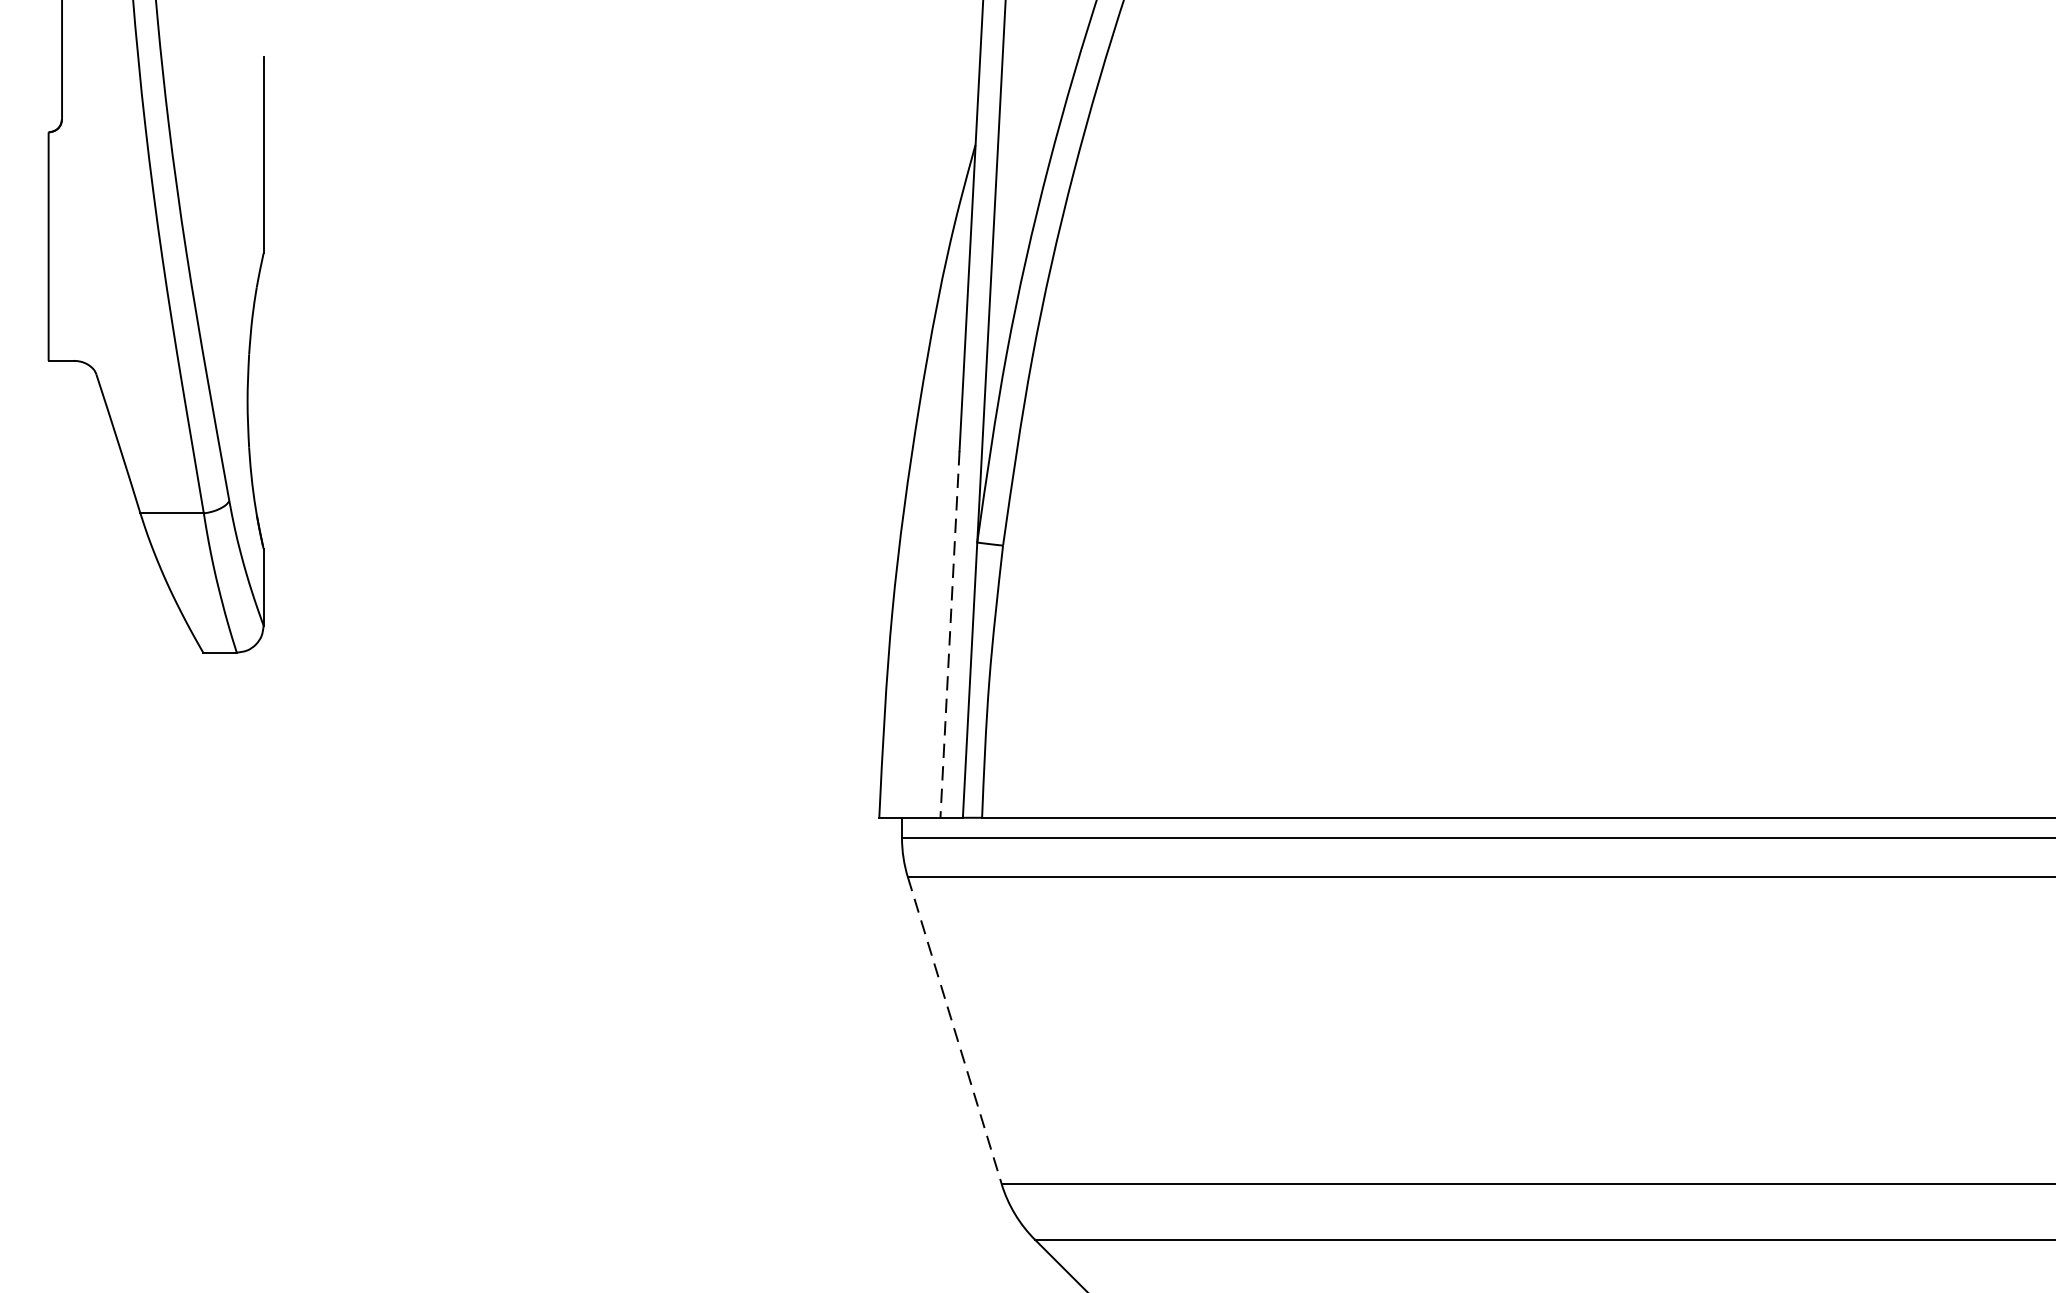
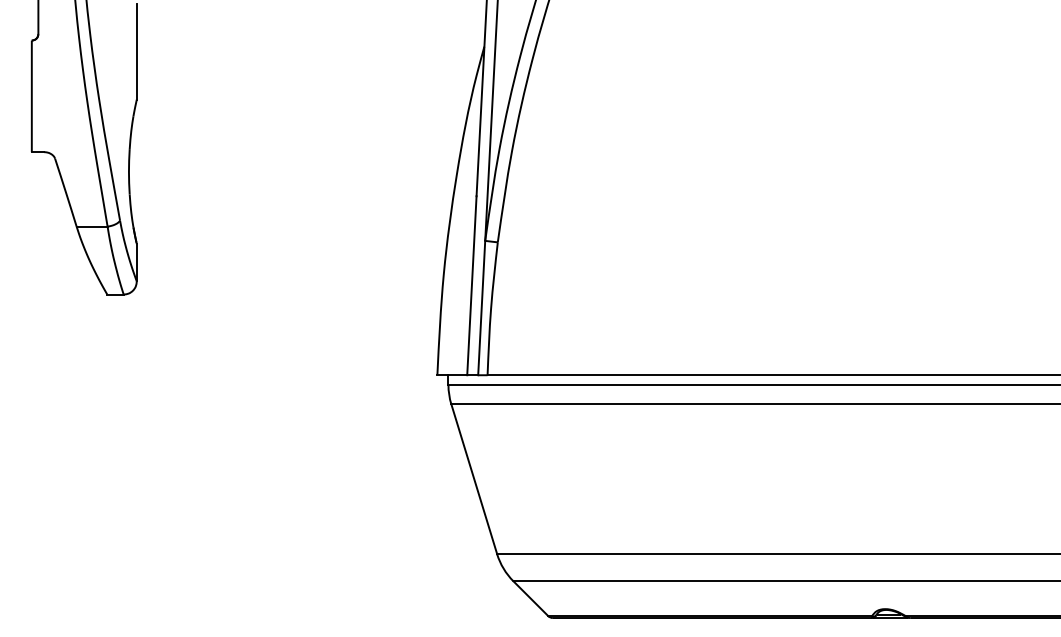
line: (949, 633) -> (471, 285), dashed -> solid
line: (955, 1031) -> (474, 479), dashed -> solid

